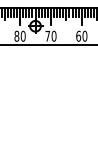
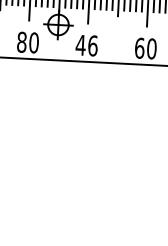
text: (50, 35) -> (86, 44), 70 -> 46

